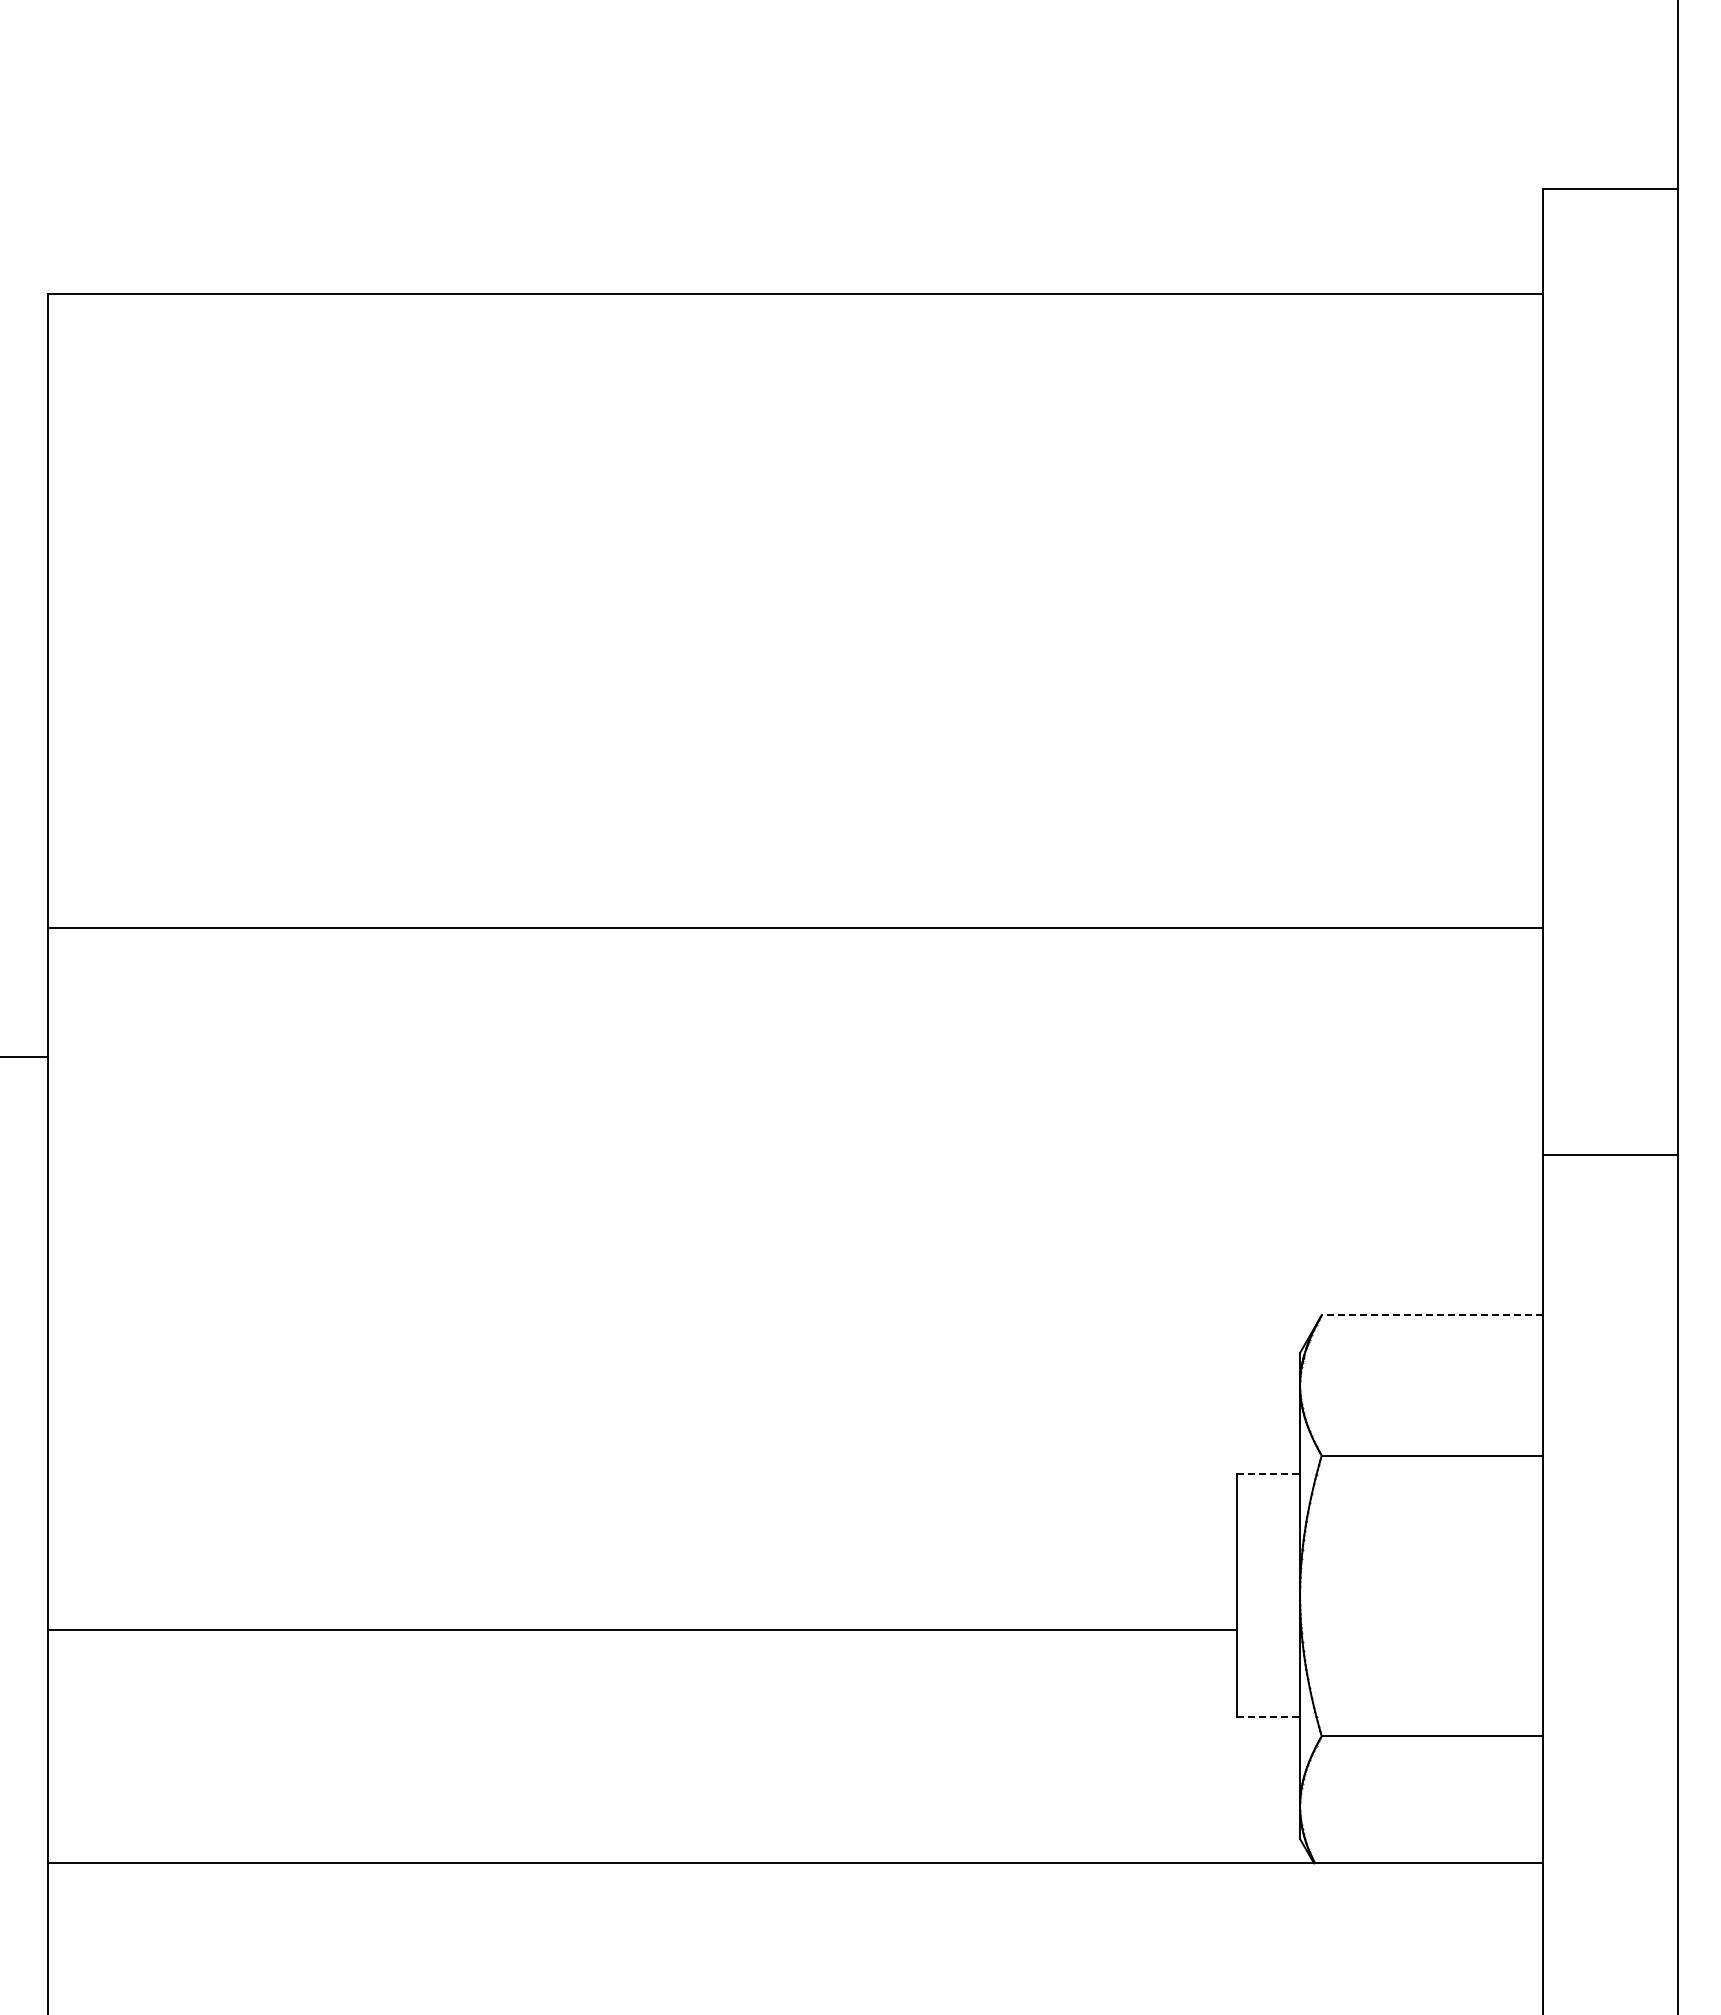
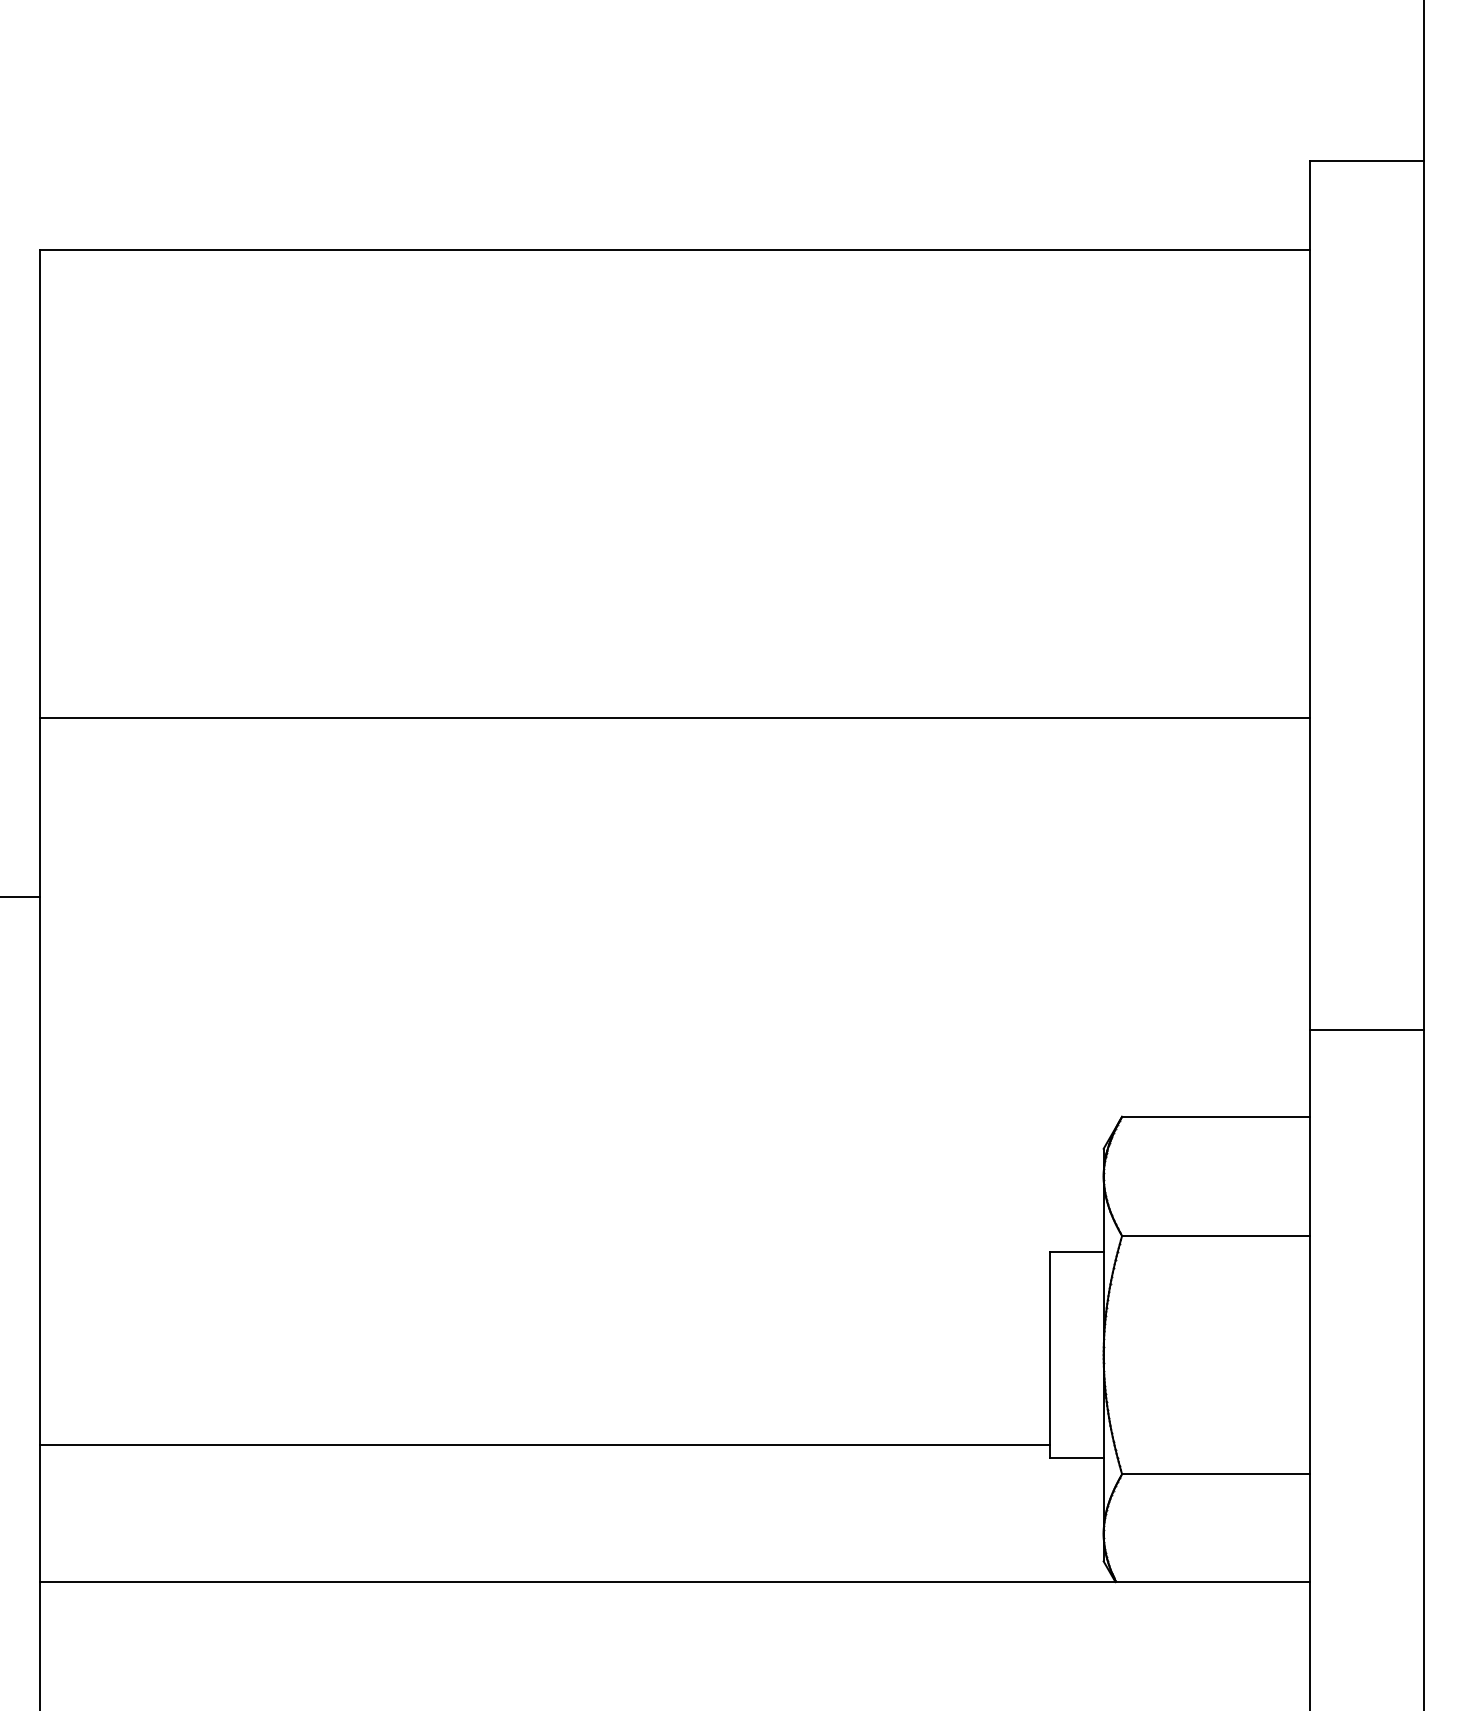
line: (795, 928) -> (675, 717), moved
line: (1610, 1155) -> (1367, 1030), moved
line: (1432, 1315) -> (1216, 1116), dashed -> solid
line: (1268, 1474) -> (1076, 1251), dashed -> solid
line: (641, 1629) -> (544, 1444), moved
line: (1268, 1717) -> (1076, 1458), dashed -> solid

